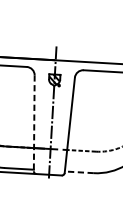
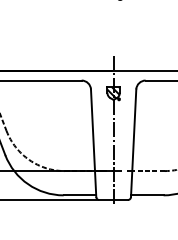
line: (34, 123) -> (93, 143), dashed -> solid
line: (78, 172) -> (146, 195), dashed -> solid

